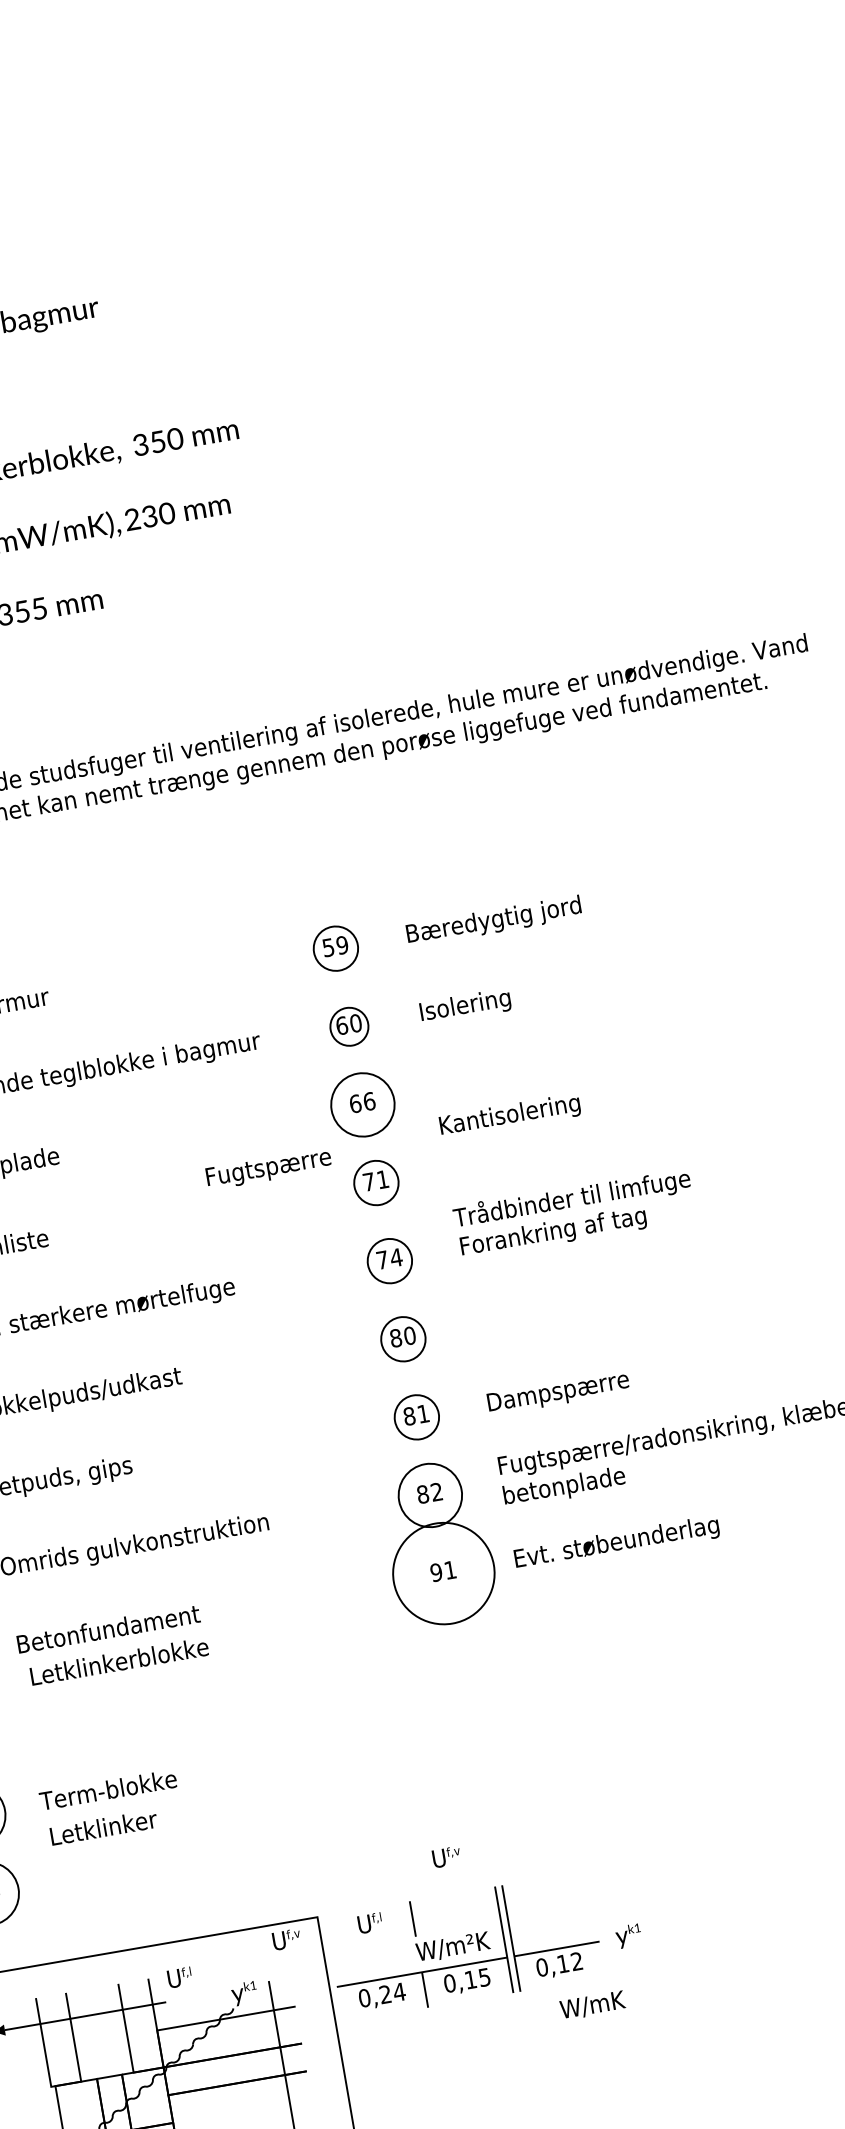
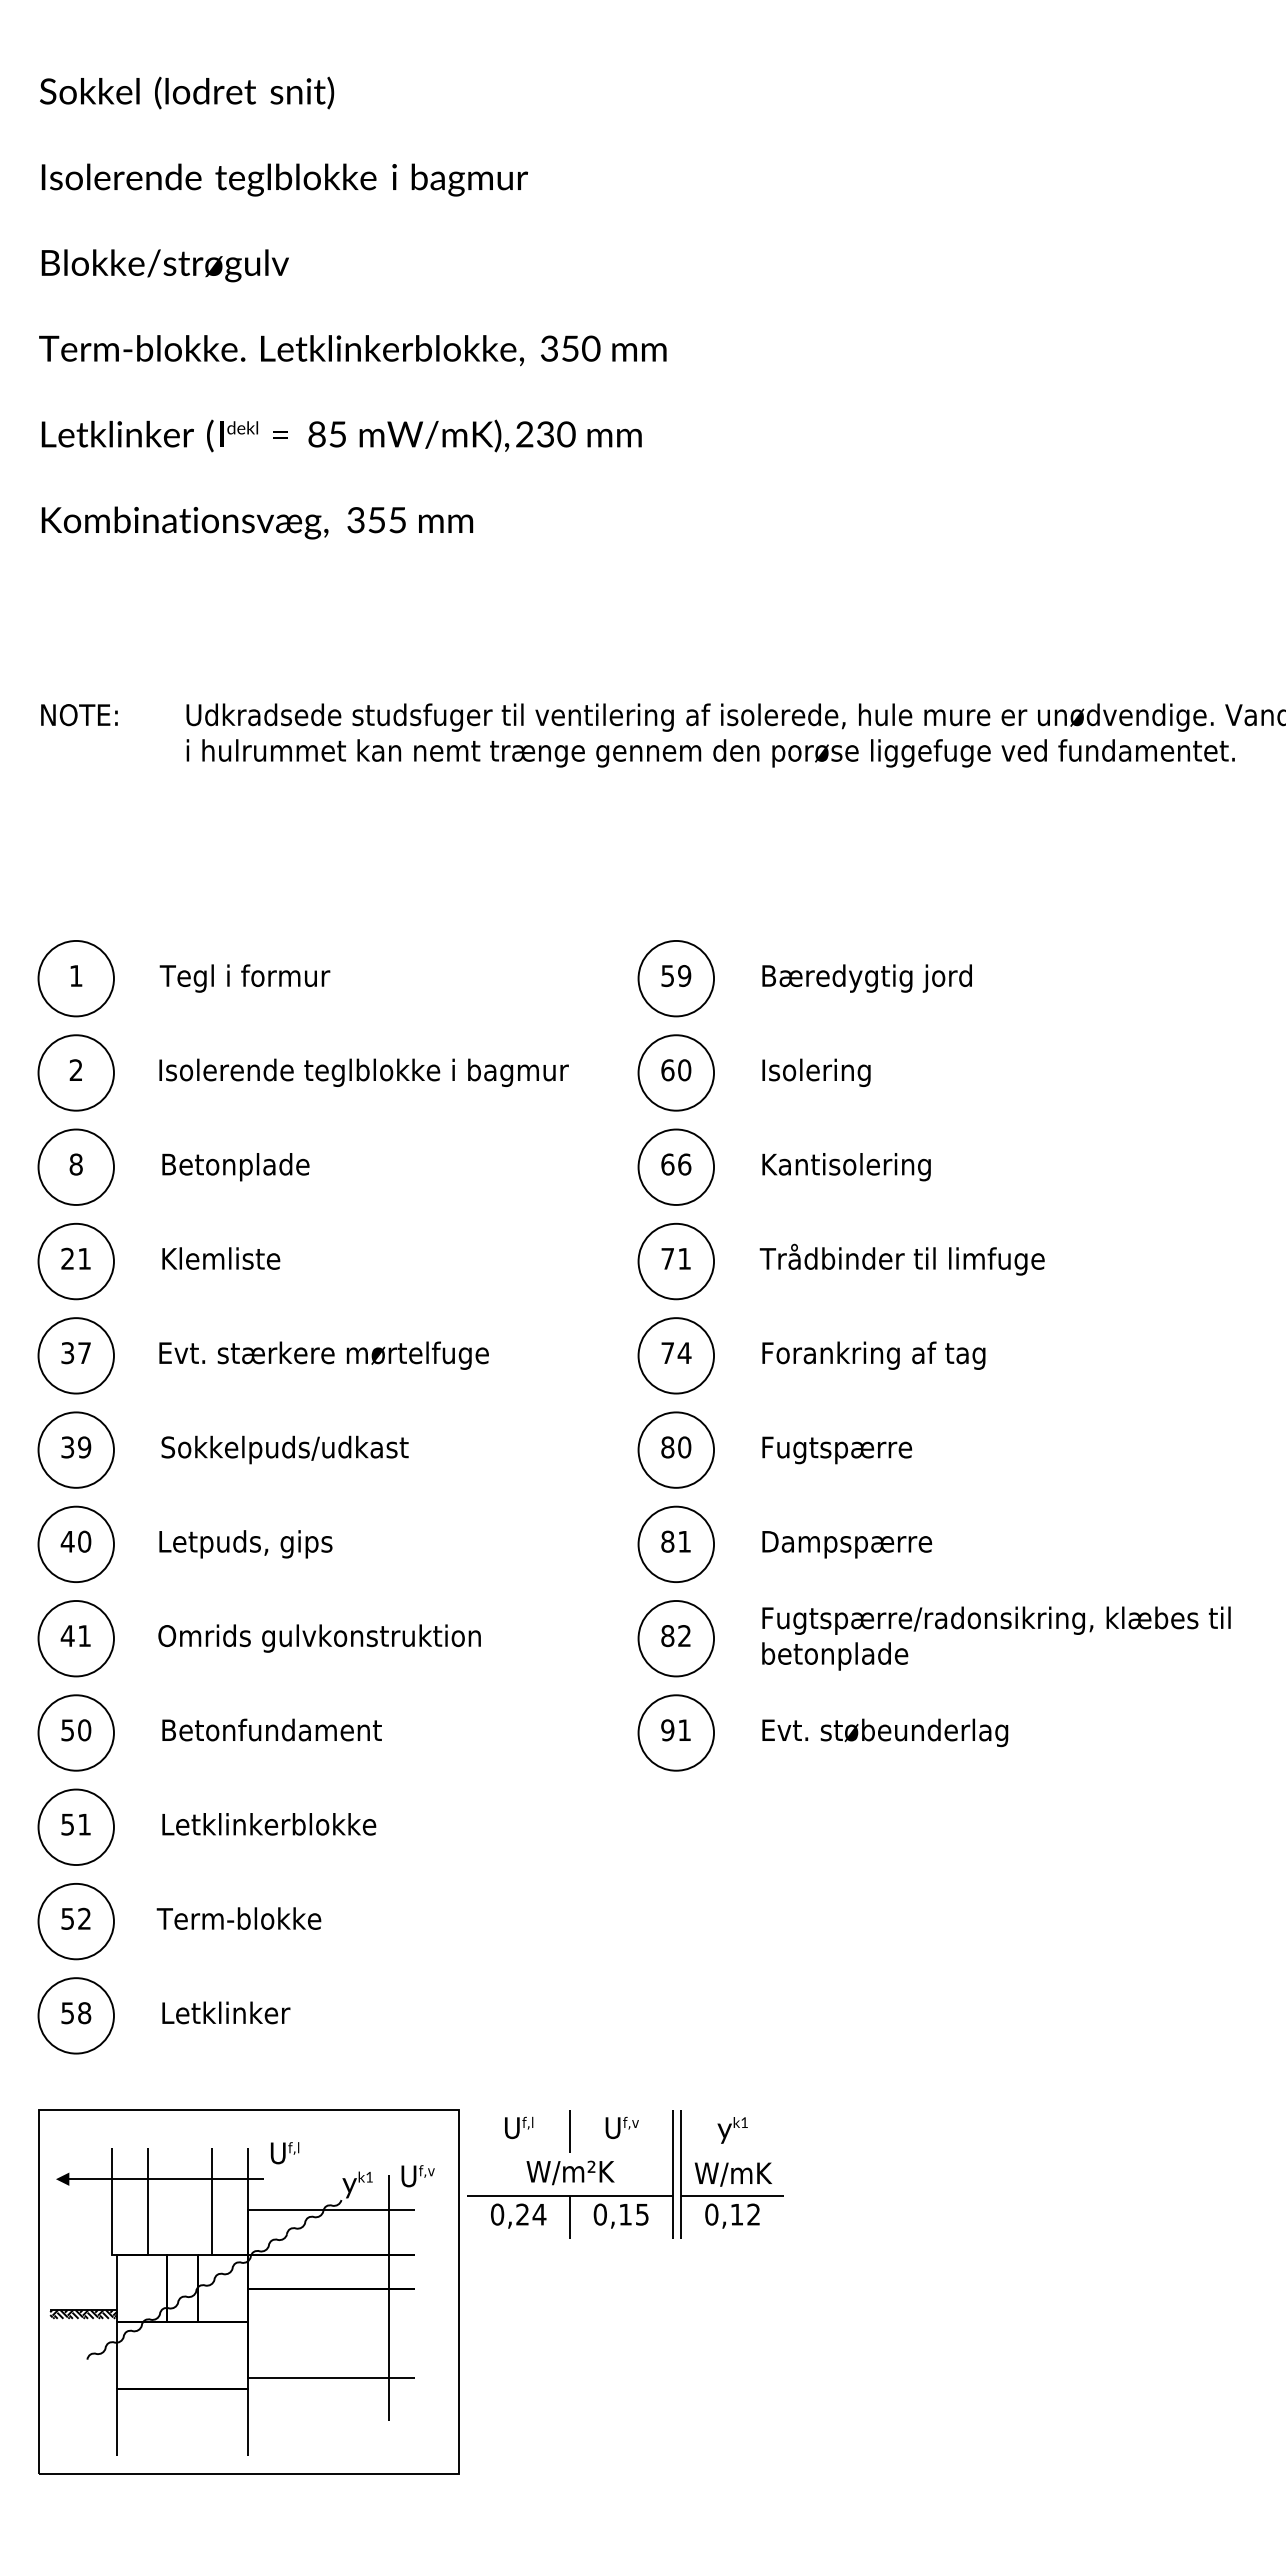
circle: (336, 948) -> (676, 978), size x1.43
circle: (349, 1026) -> (676, 1072), size x1.67
text: (510, 1116) -> (846, 1167), moved
text: (269, 1169) -> (837, 1450), moved
circle: (376, 1182) -> (676, 1261), size x1.43
text: (571, 1198) -> (901, 1259), moved
circle: (390, 1260) -> (676, 1355), size x1.43
circle: (403, 1338) -> (676, 1449), size x1.43
circle: (417, 1417) -> (676, 1544), size x1.43
circle: (443, 1573) -> (676, 1732), size x0.62
text: (119, 1661) -> (269, 1824), moved
text: (103, 1827) -> (226, 2012), moved
text: (446, 1857) -> (621, 2128), moved
text: (628, 1936) -> (732, 2130), moved
text: (286, 1939) -> (417, 2176), moved
text: (453, 1946) -> (570, 2172), moved
text: (592, 2005) -> (732, 2174), moved

